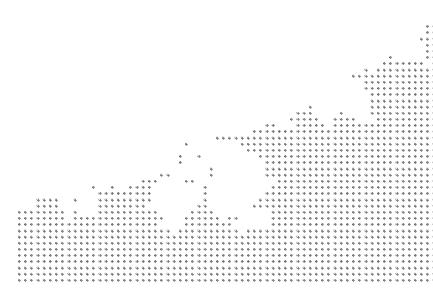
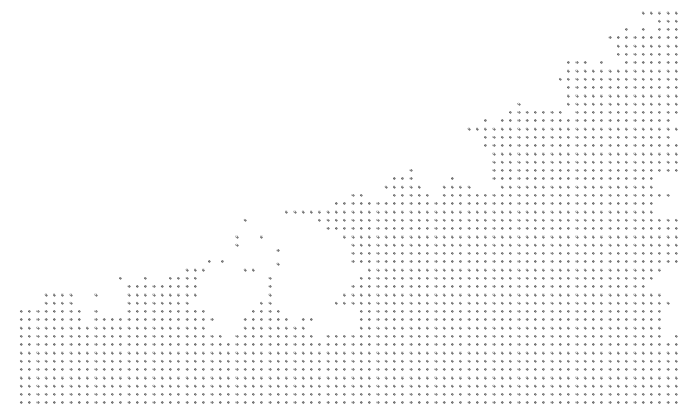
part: (211, 171) -> (278, 257), size x1.6
part: (164, 174) -> (215, 261), size x1.6

